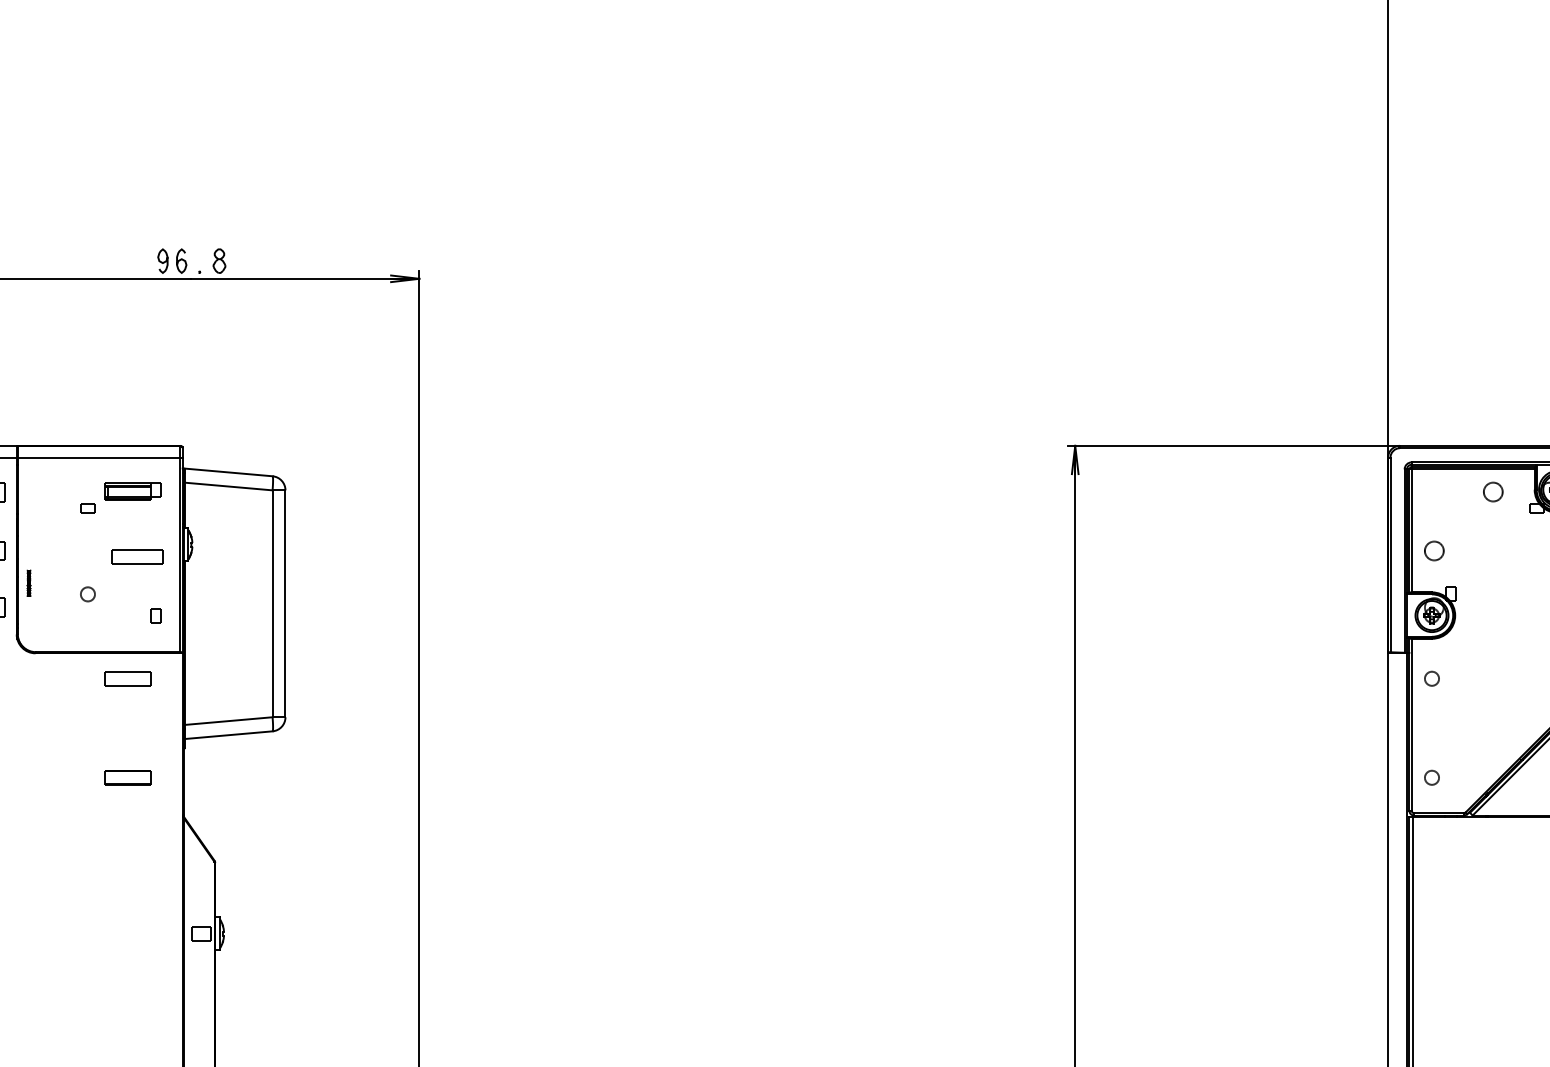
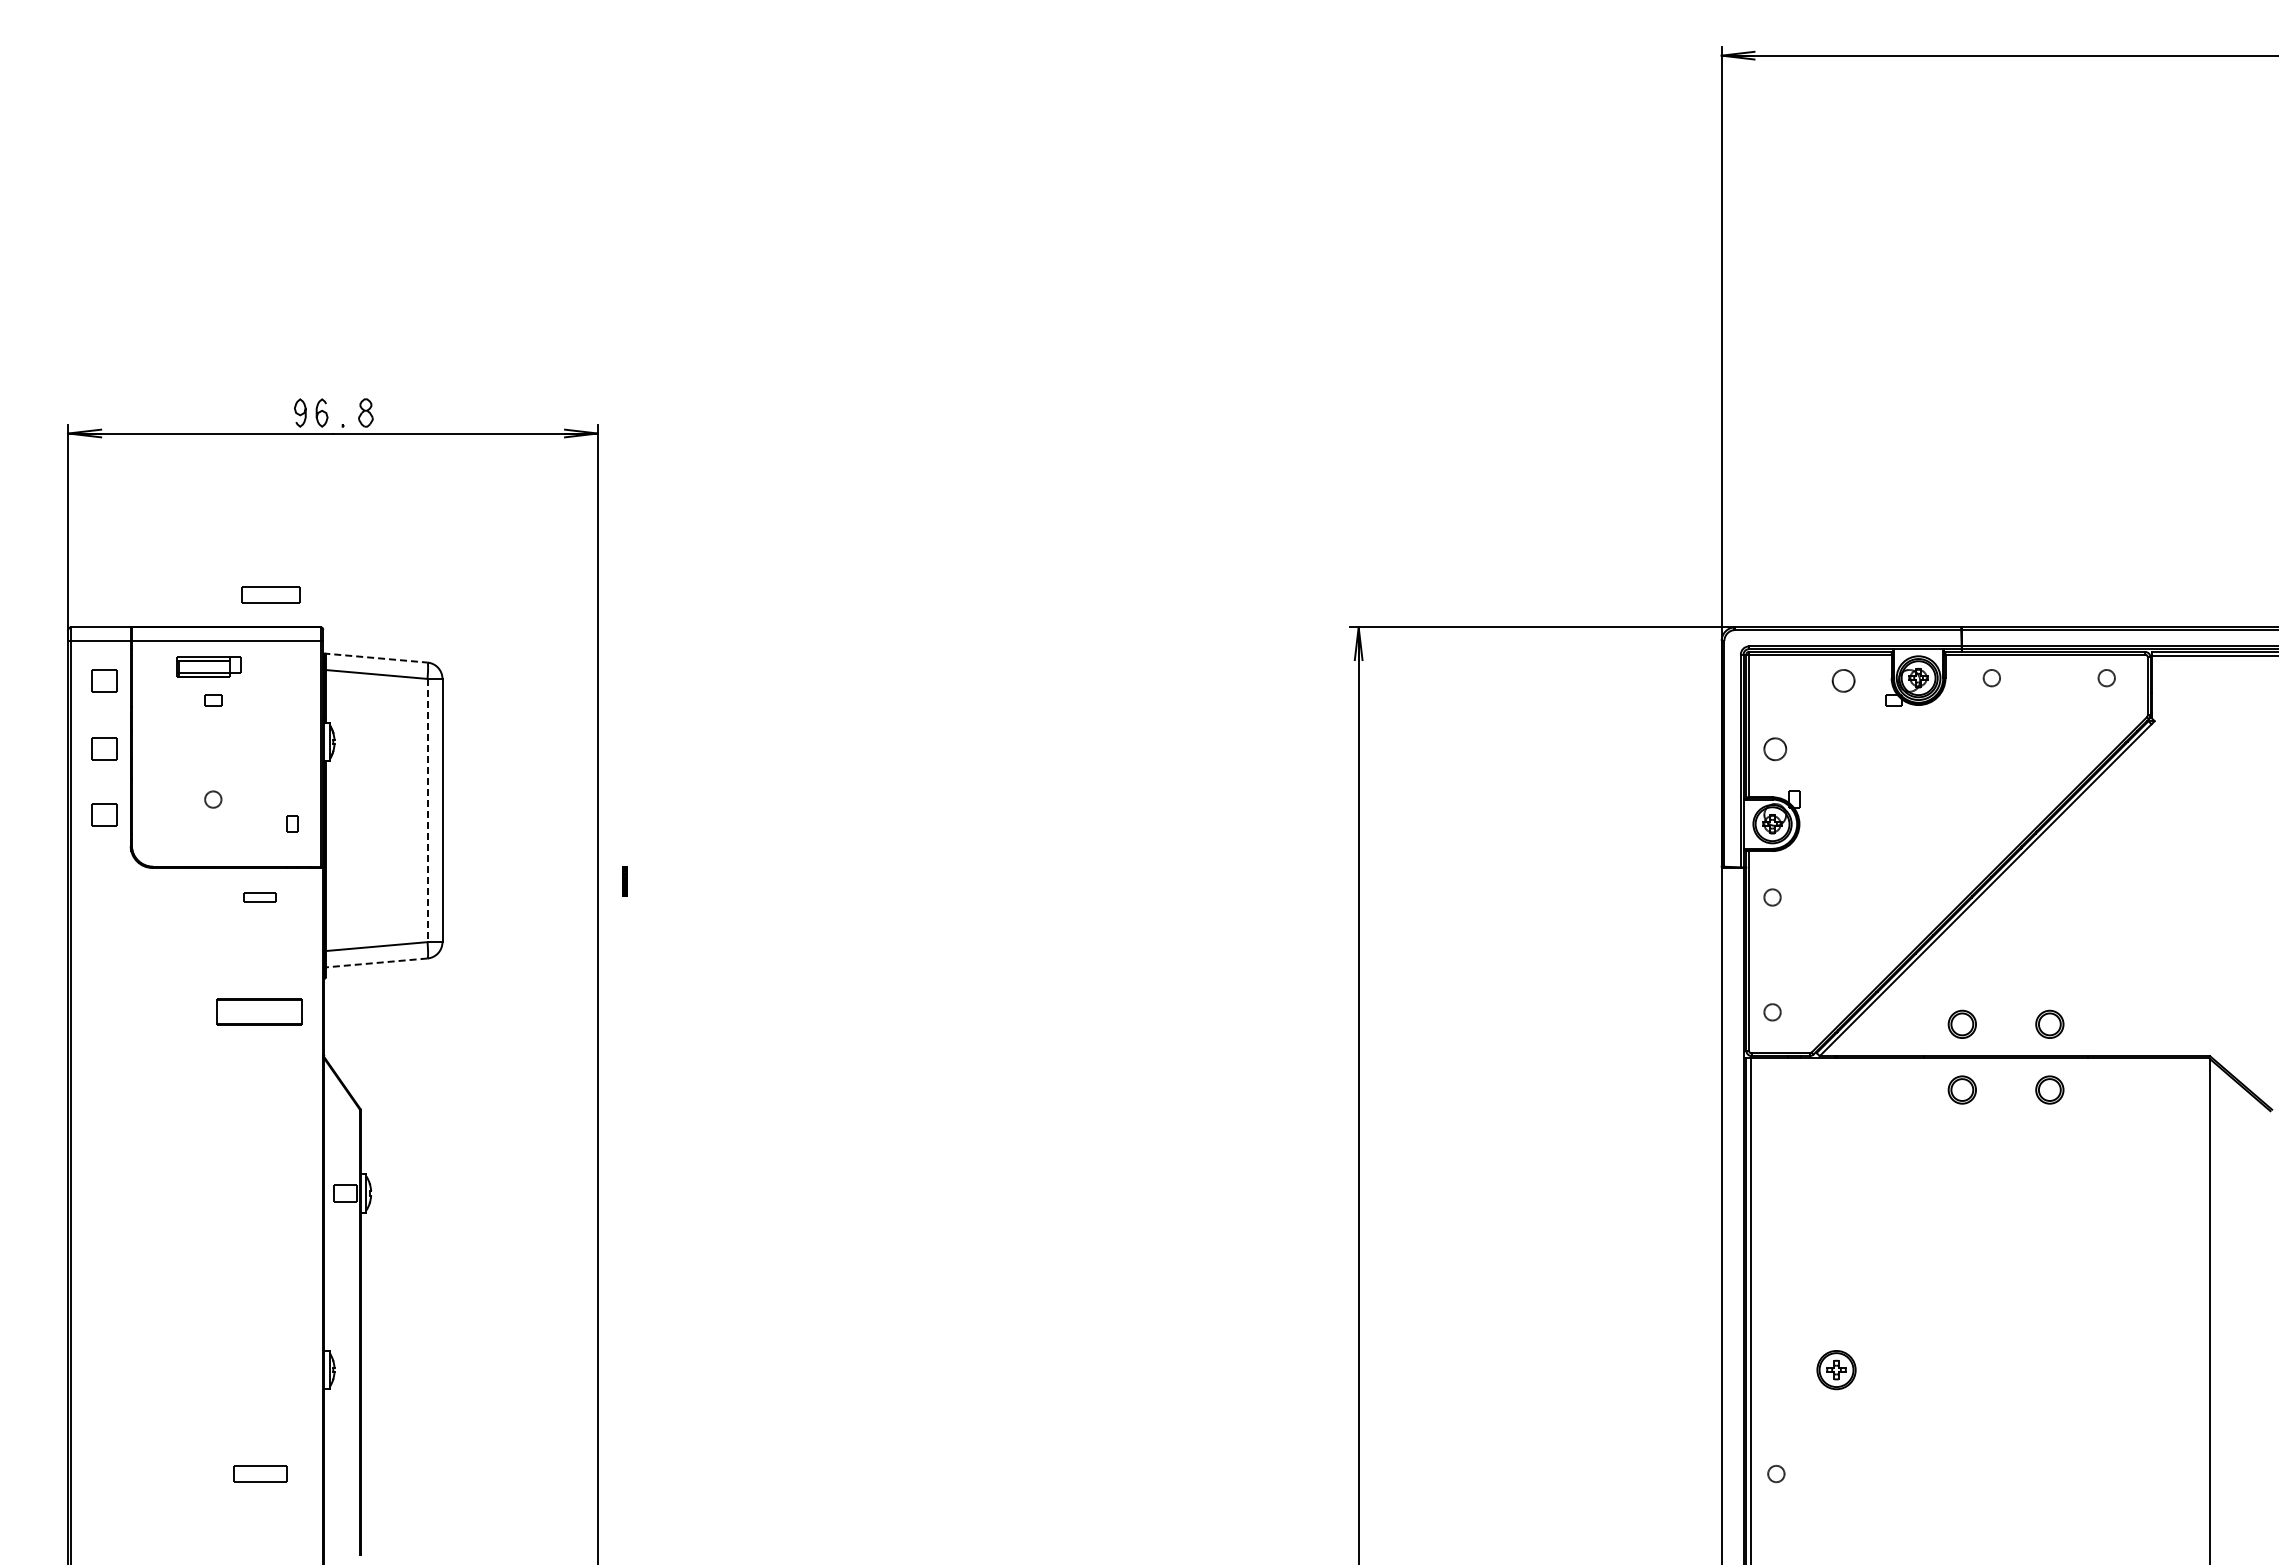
line: (227, 472) -> (375, 658), solid -> dashed
part: (132, 490) -> (208, 666), moved
part: (137, 556) -> (270, 594), moved
part: (28, 583) -> (624, 881), moved
line: (272, 603) -> (427, 810), solid -> dashed
part: (128, 678) -> (260, 897), size x0.6
line: (228, 734) -> (376, 962), solid -> dashed
part: (128, 777) -> (260, 1012), size x1.6

